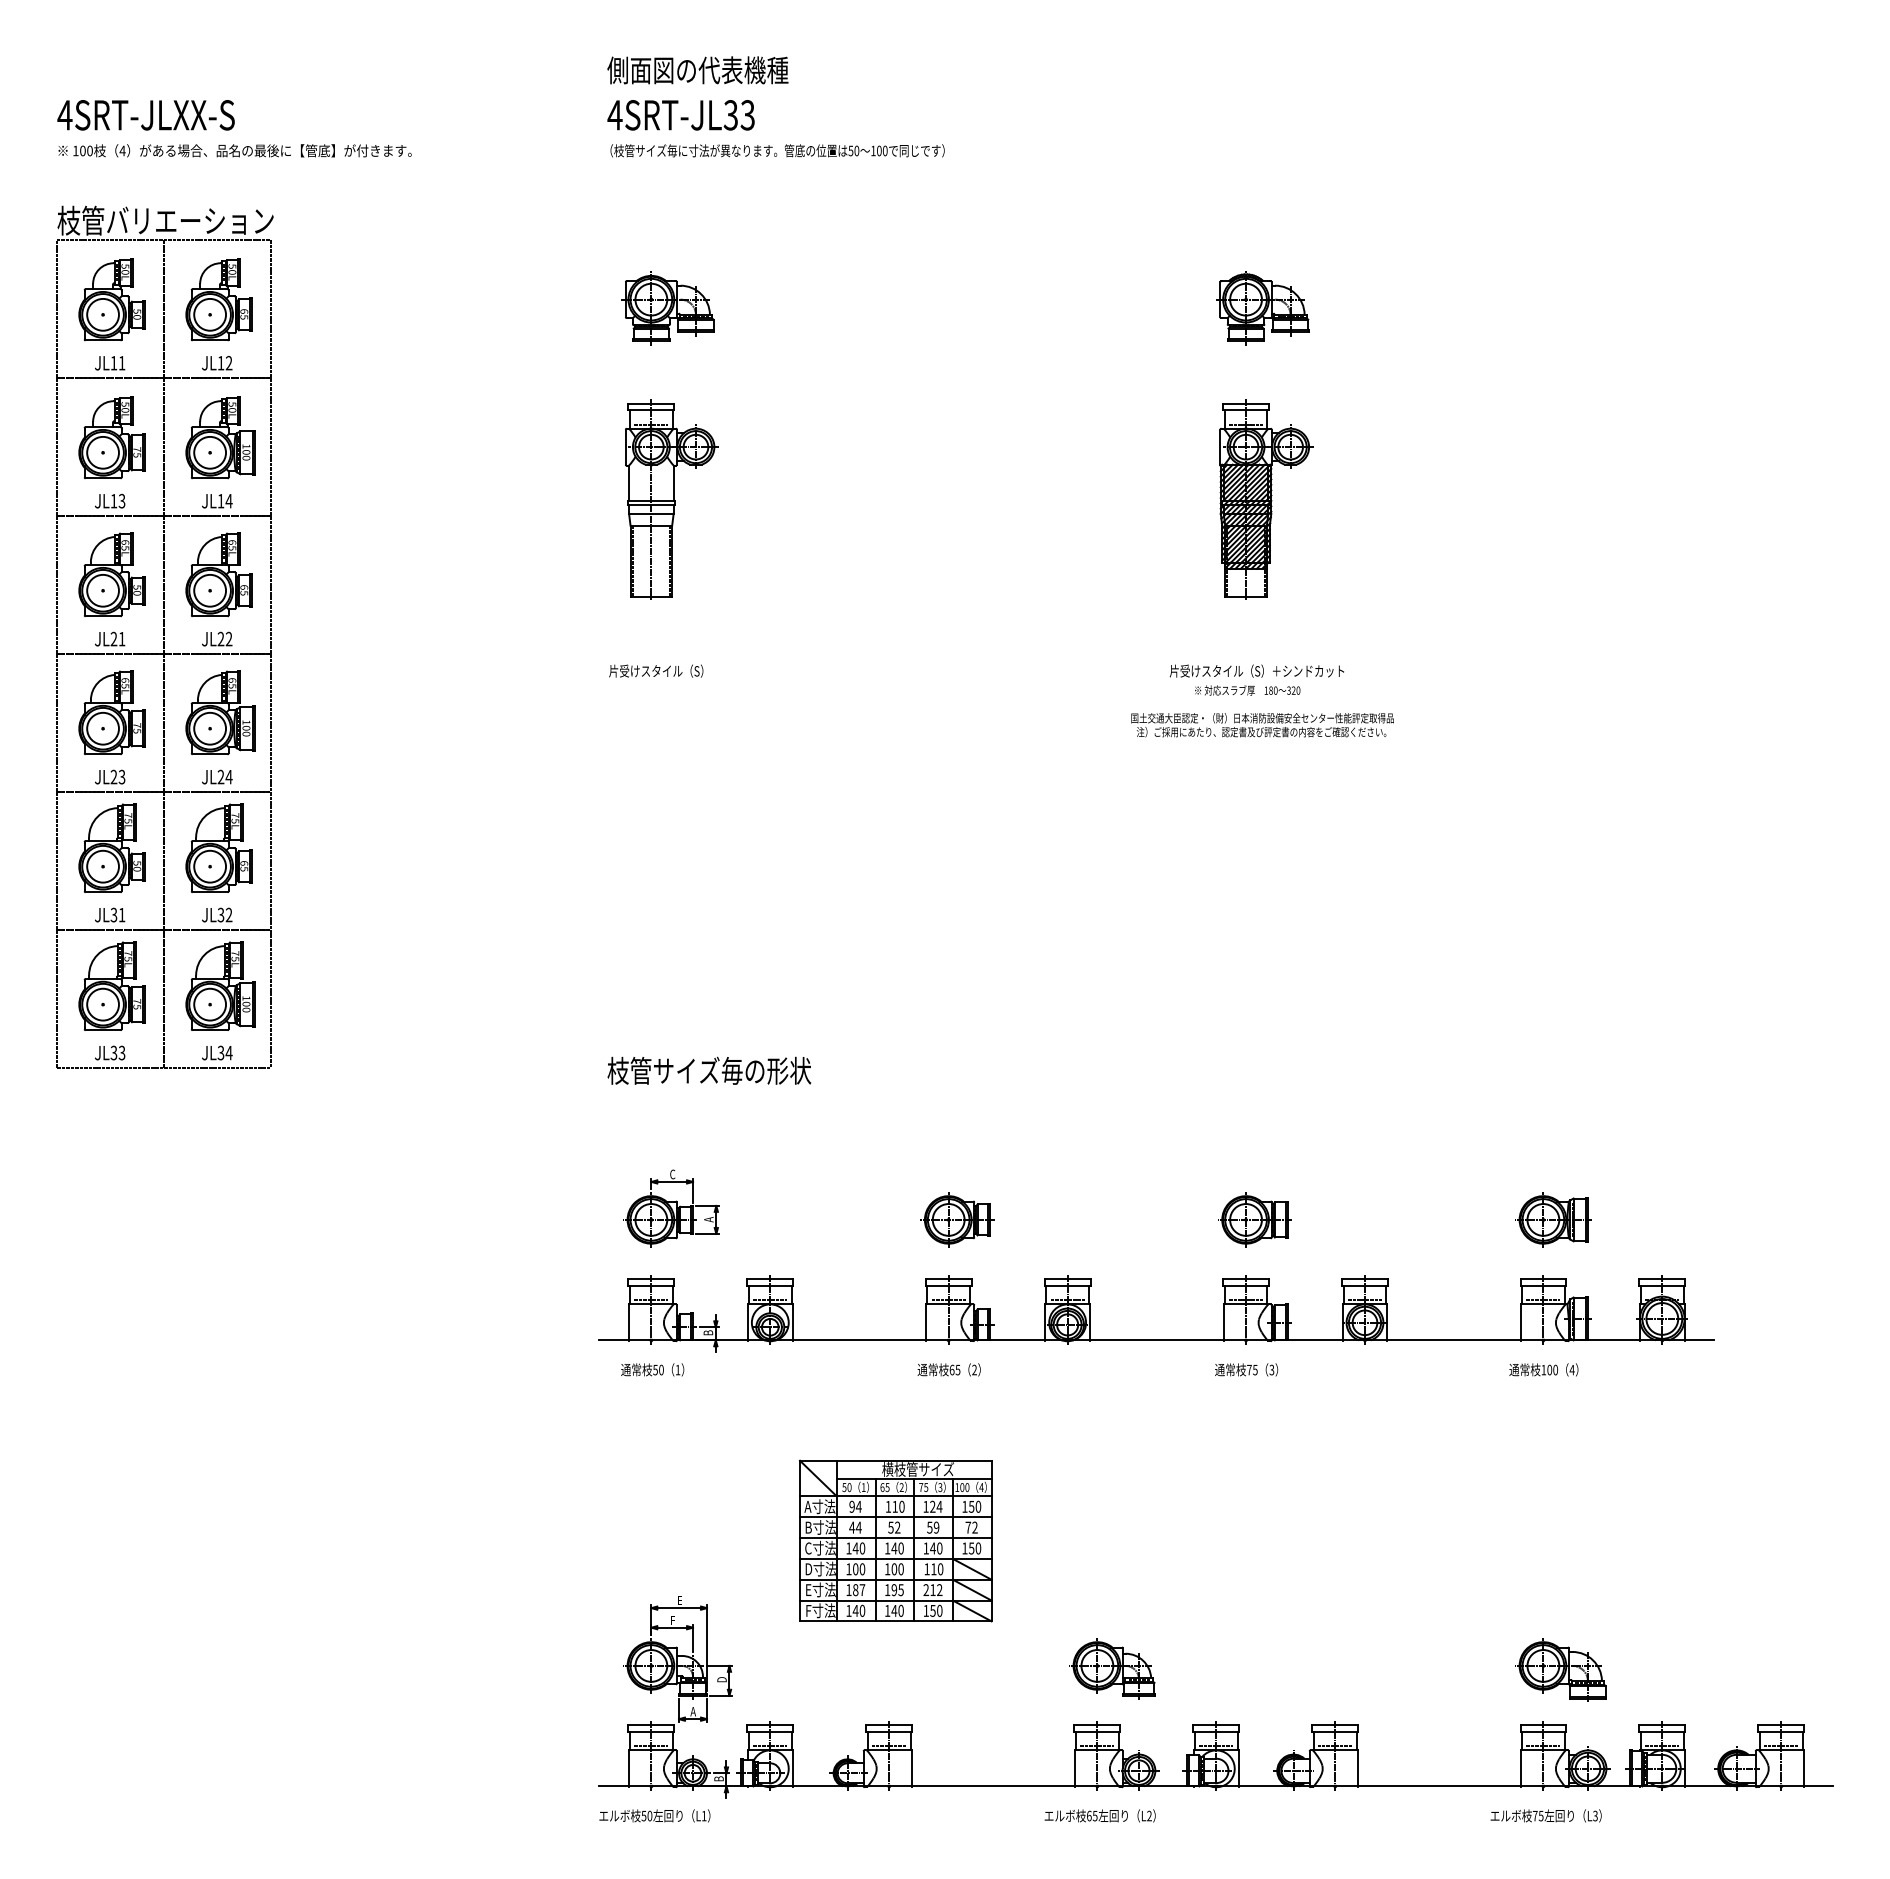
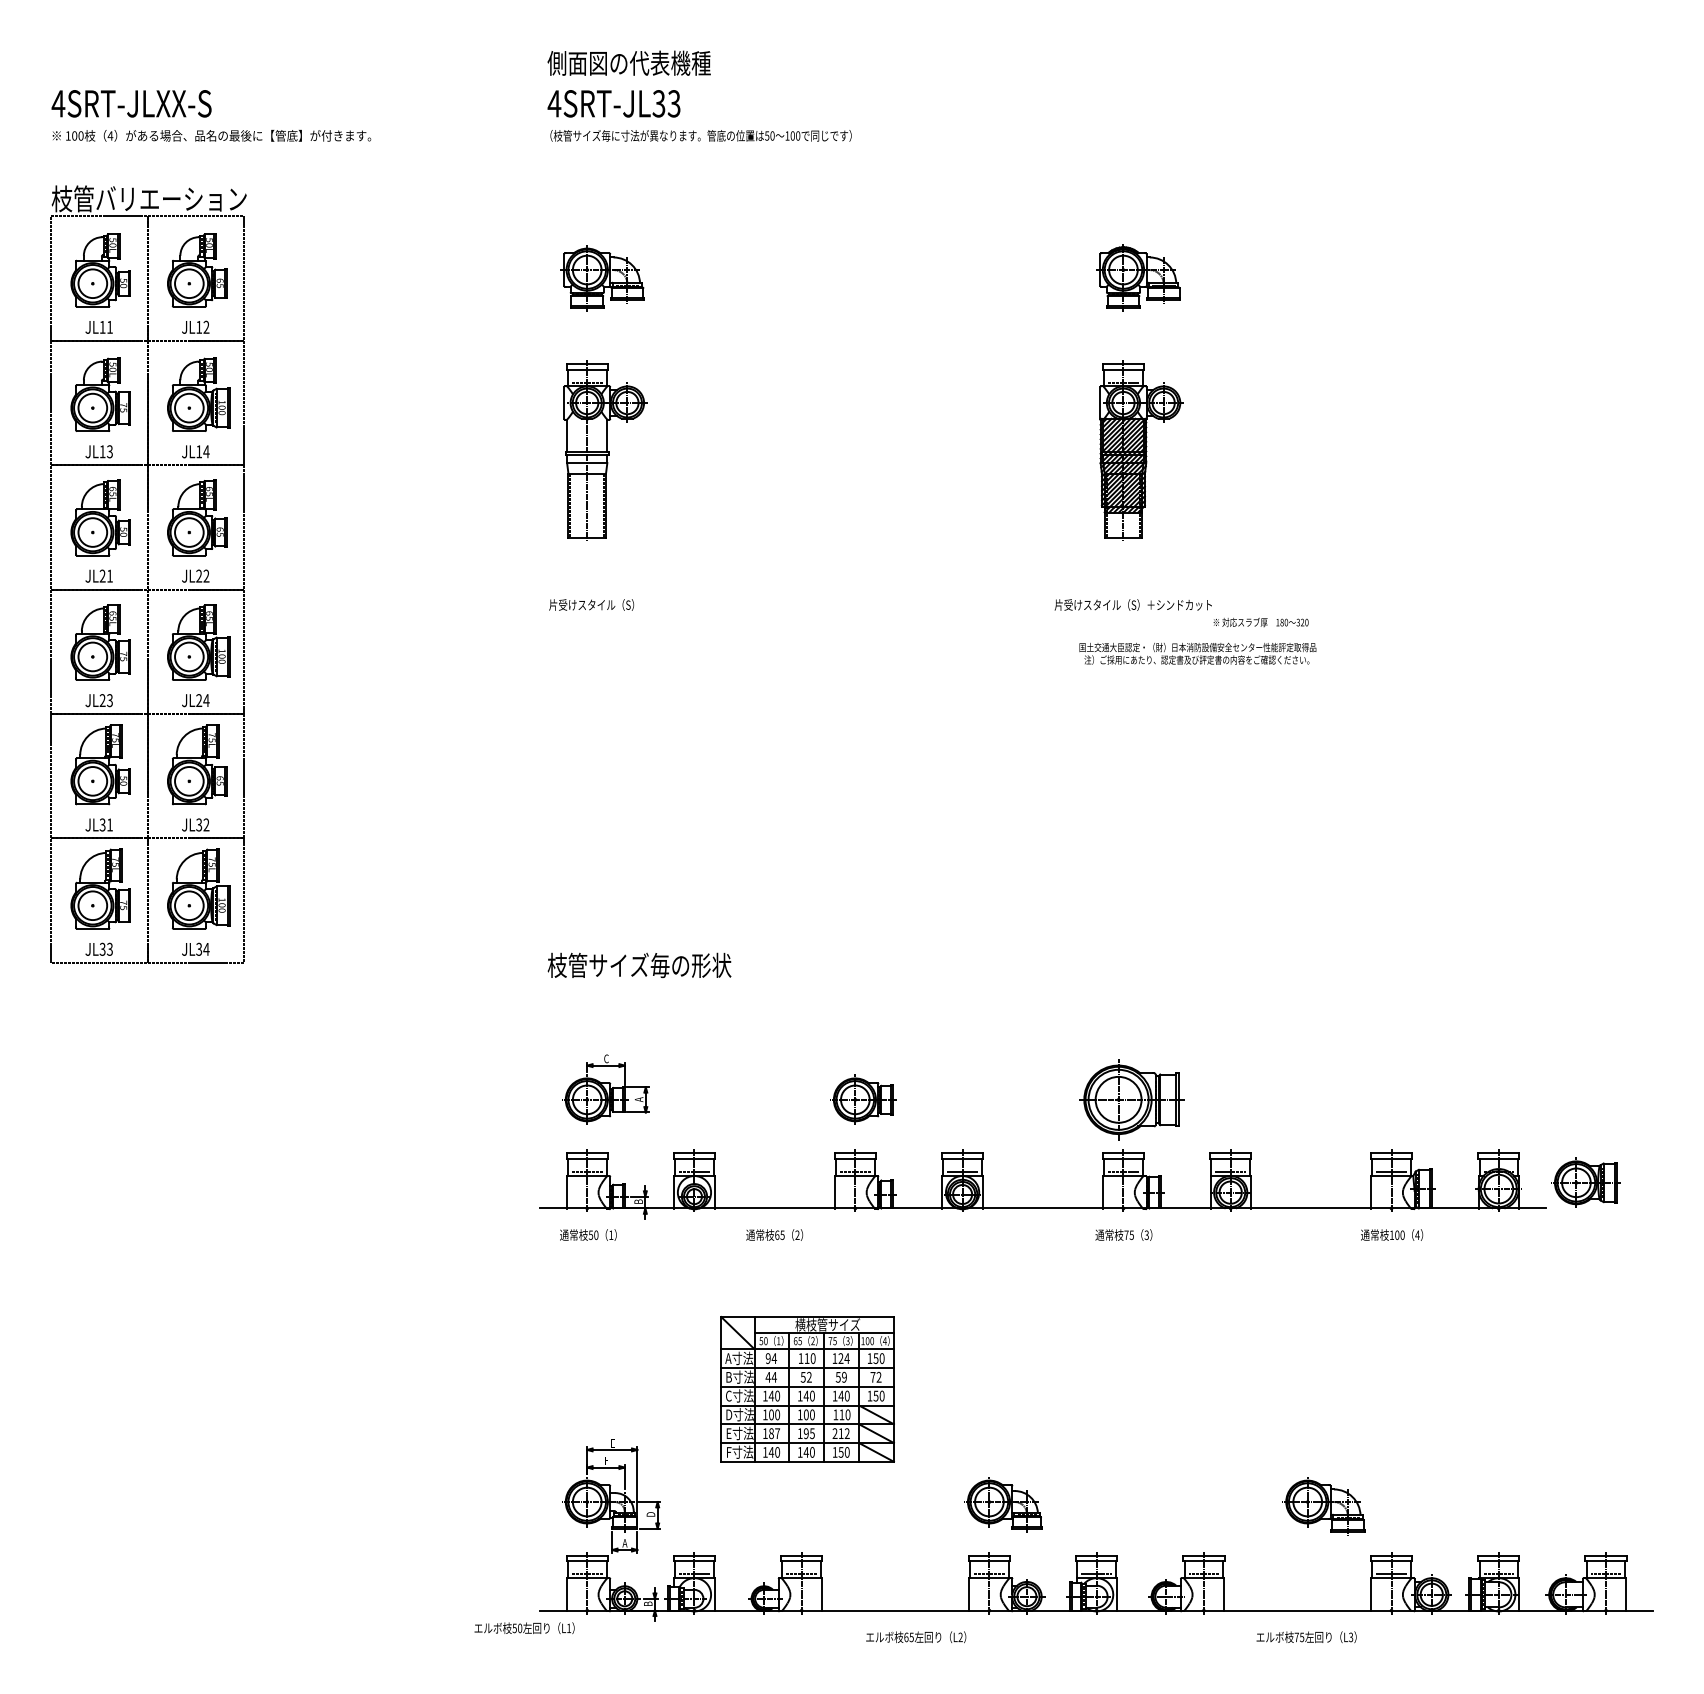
text: (1247, 690) -> (1260, 622), moved
text: (1262, 725) -> (1197, 654), moved
part: (1254, 1219) -> (1131, 1099), size x1.6
part: (1553, 1219) -> (1585, 1182), moved
text: (948, 1369) -> (774, 1234), moved
part: (1560, 1669) -> (1323, 1505), moved
text: (654, 1815) -> (524, 1627), moved
text: (1099, 1815) -> (915, 1636), moved
text: (1545, 1815) -> (1306, 1636), moved

